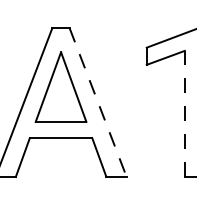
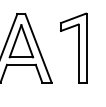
line: (98, 102) -> (38, 48), dashed -> solid
line: (184, 113) -> (78, 53), dashed -> solid

